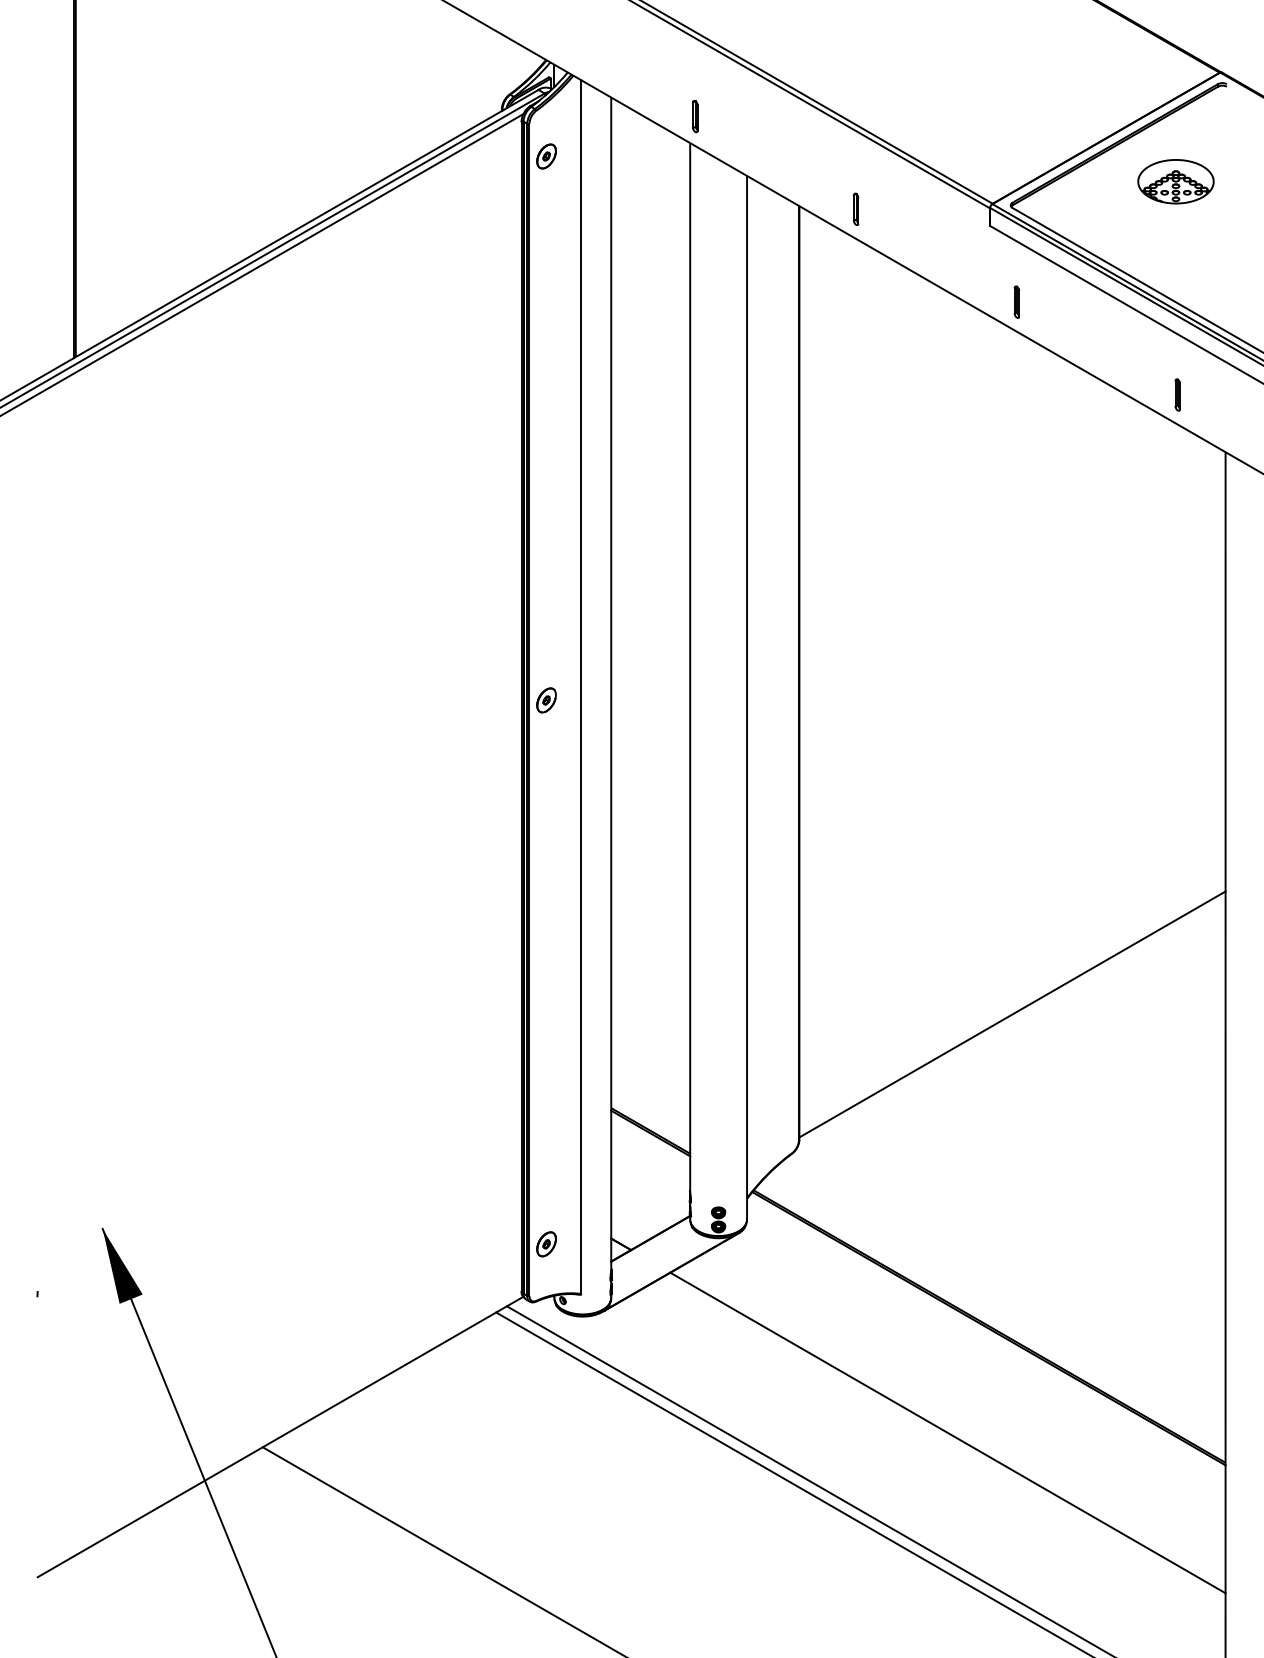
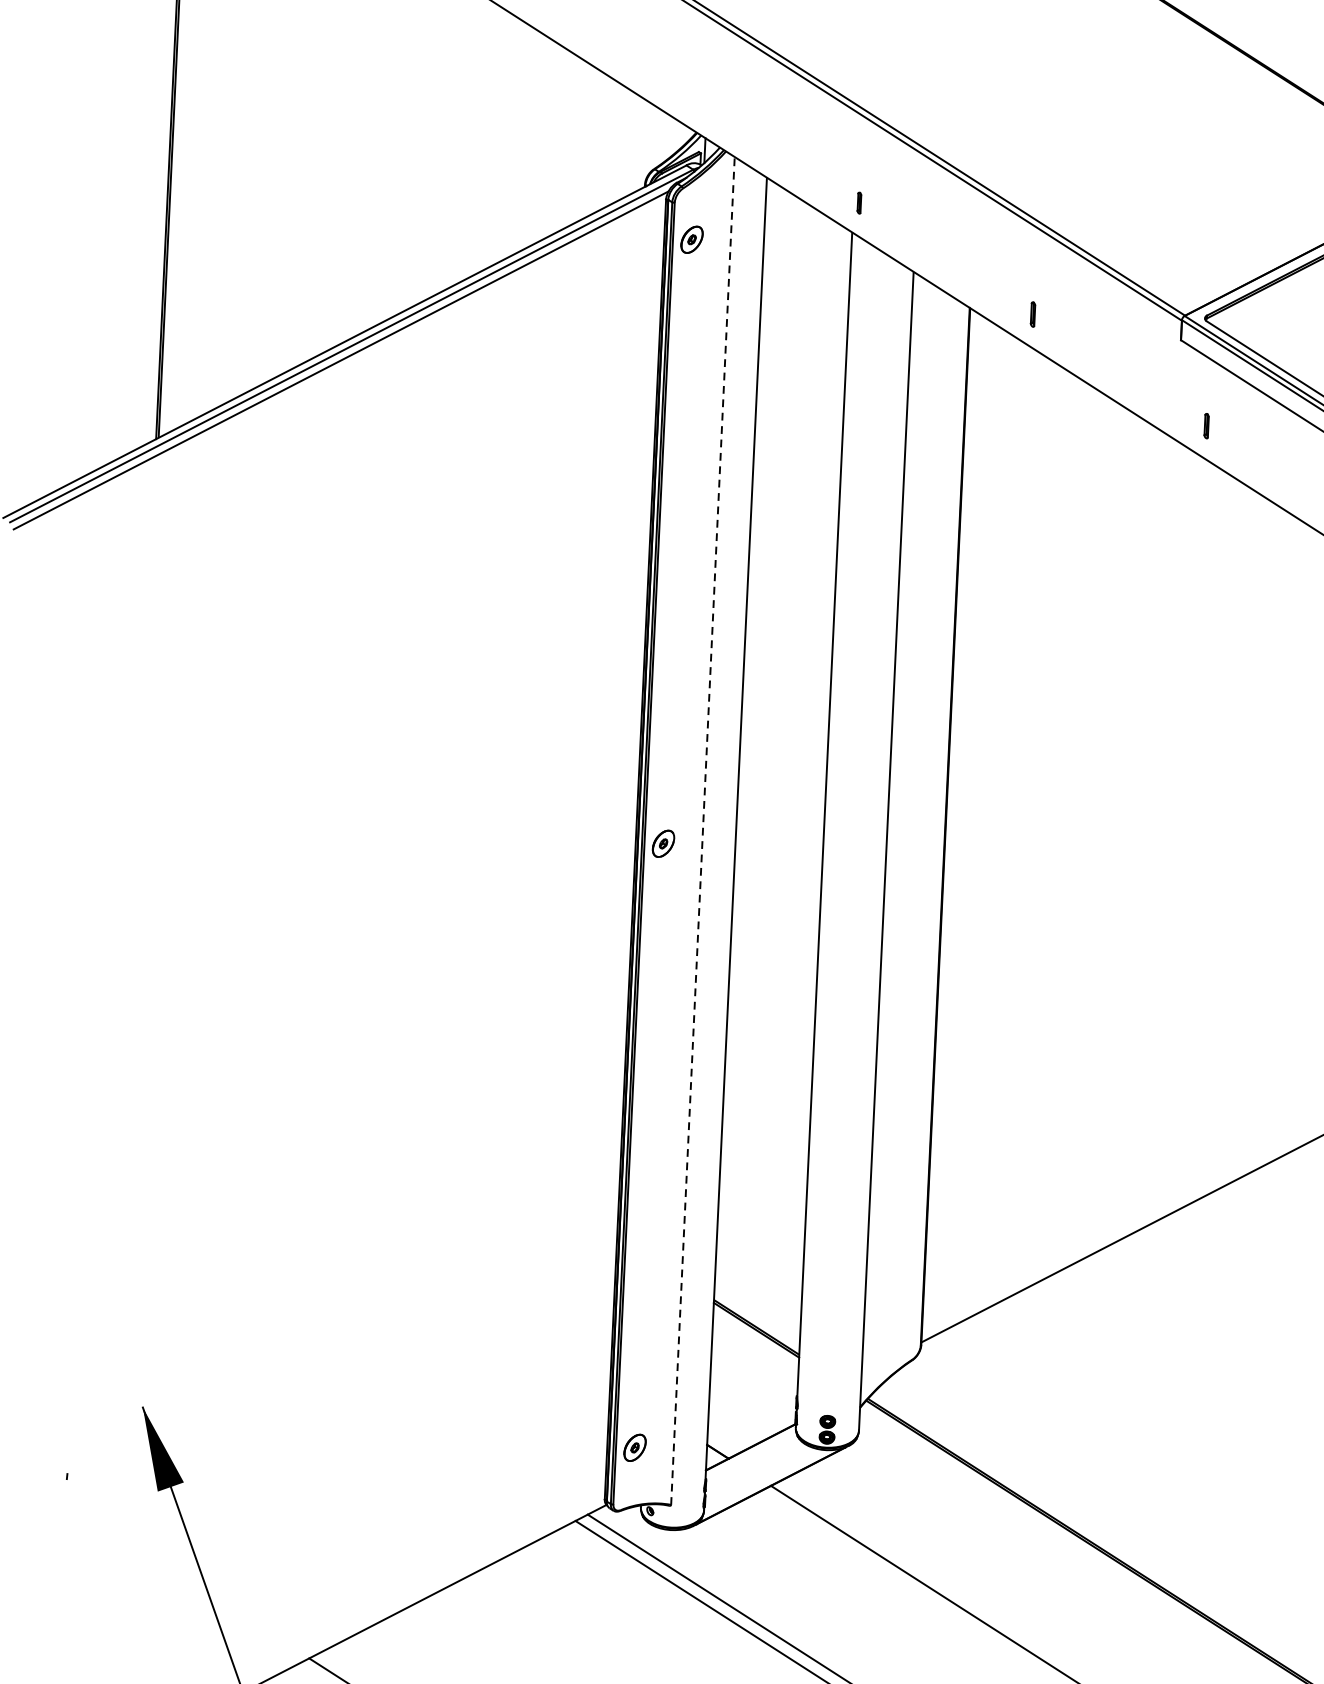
part: (695, 116) -> (859, 203), size x0.6
part: (855, 208) -> (1032, 313), size x0.7
part: (1016, 301) -> (1206, 425), size x0.7
line: (581, 687) -> (703, 831), solid -> dashed

